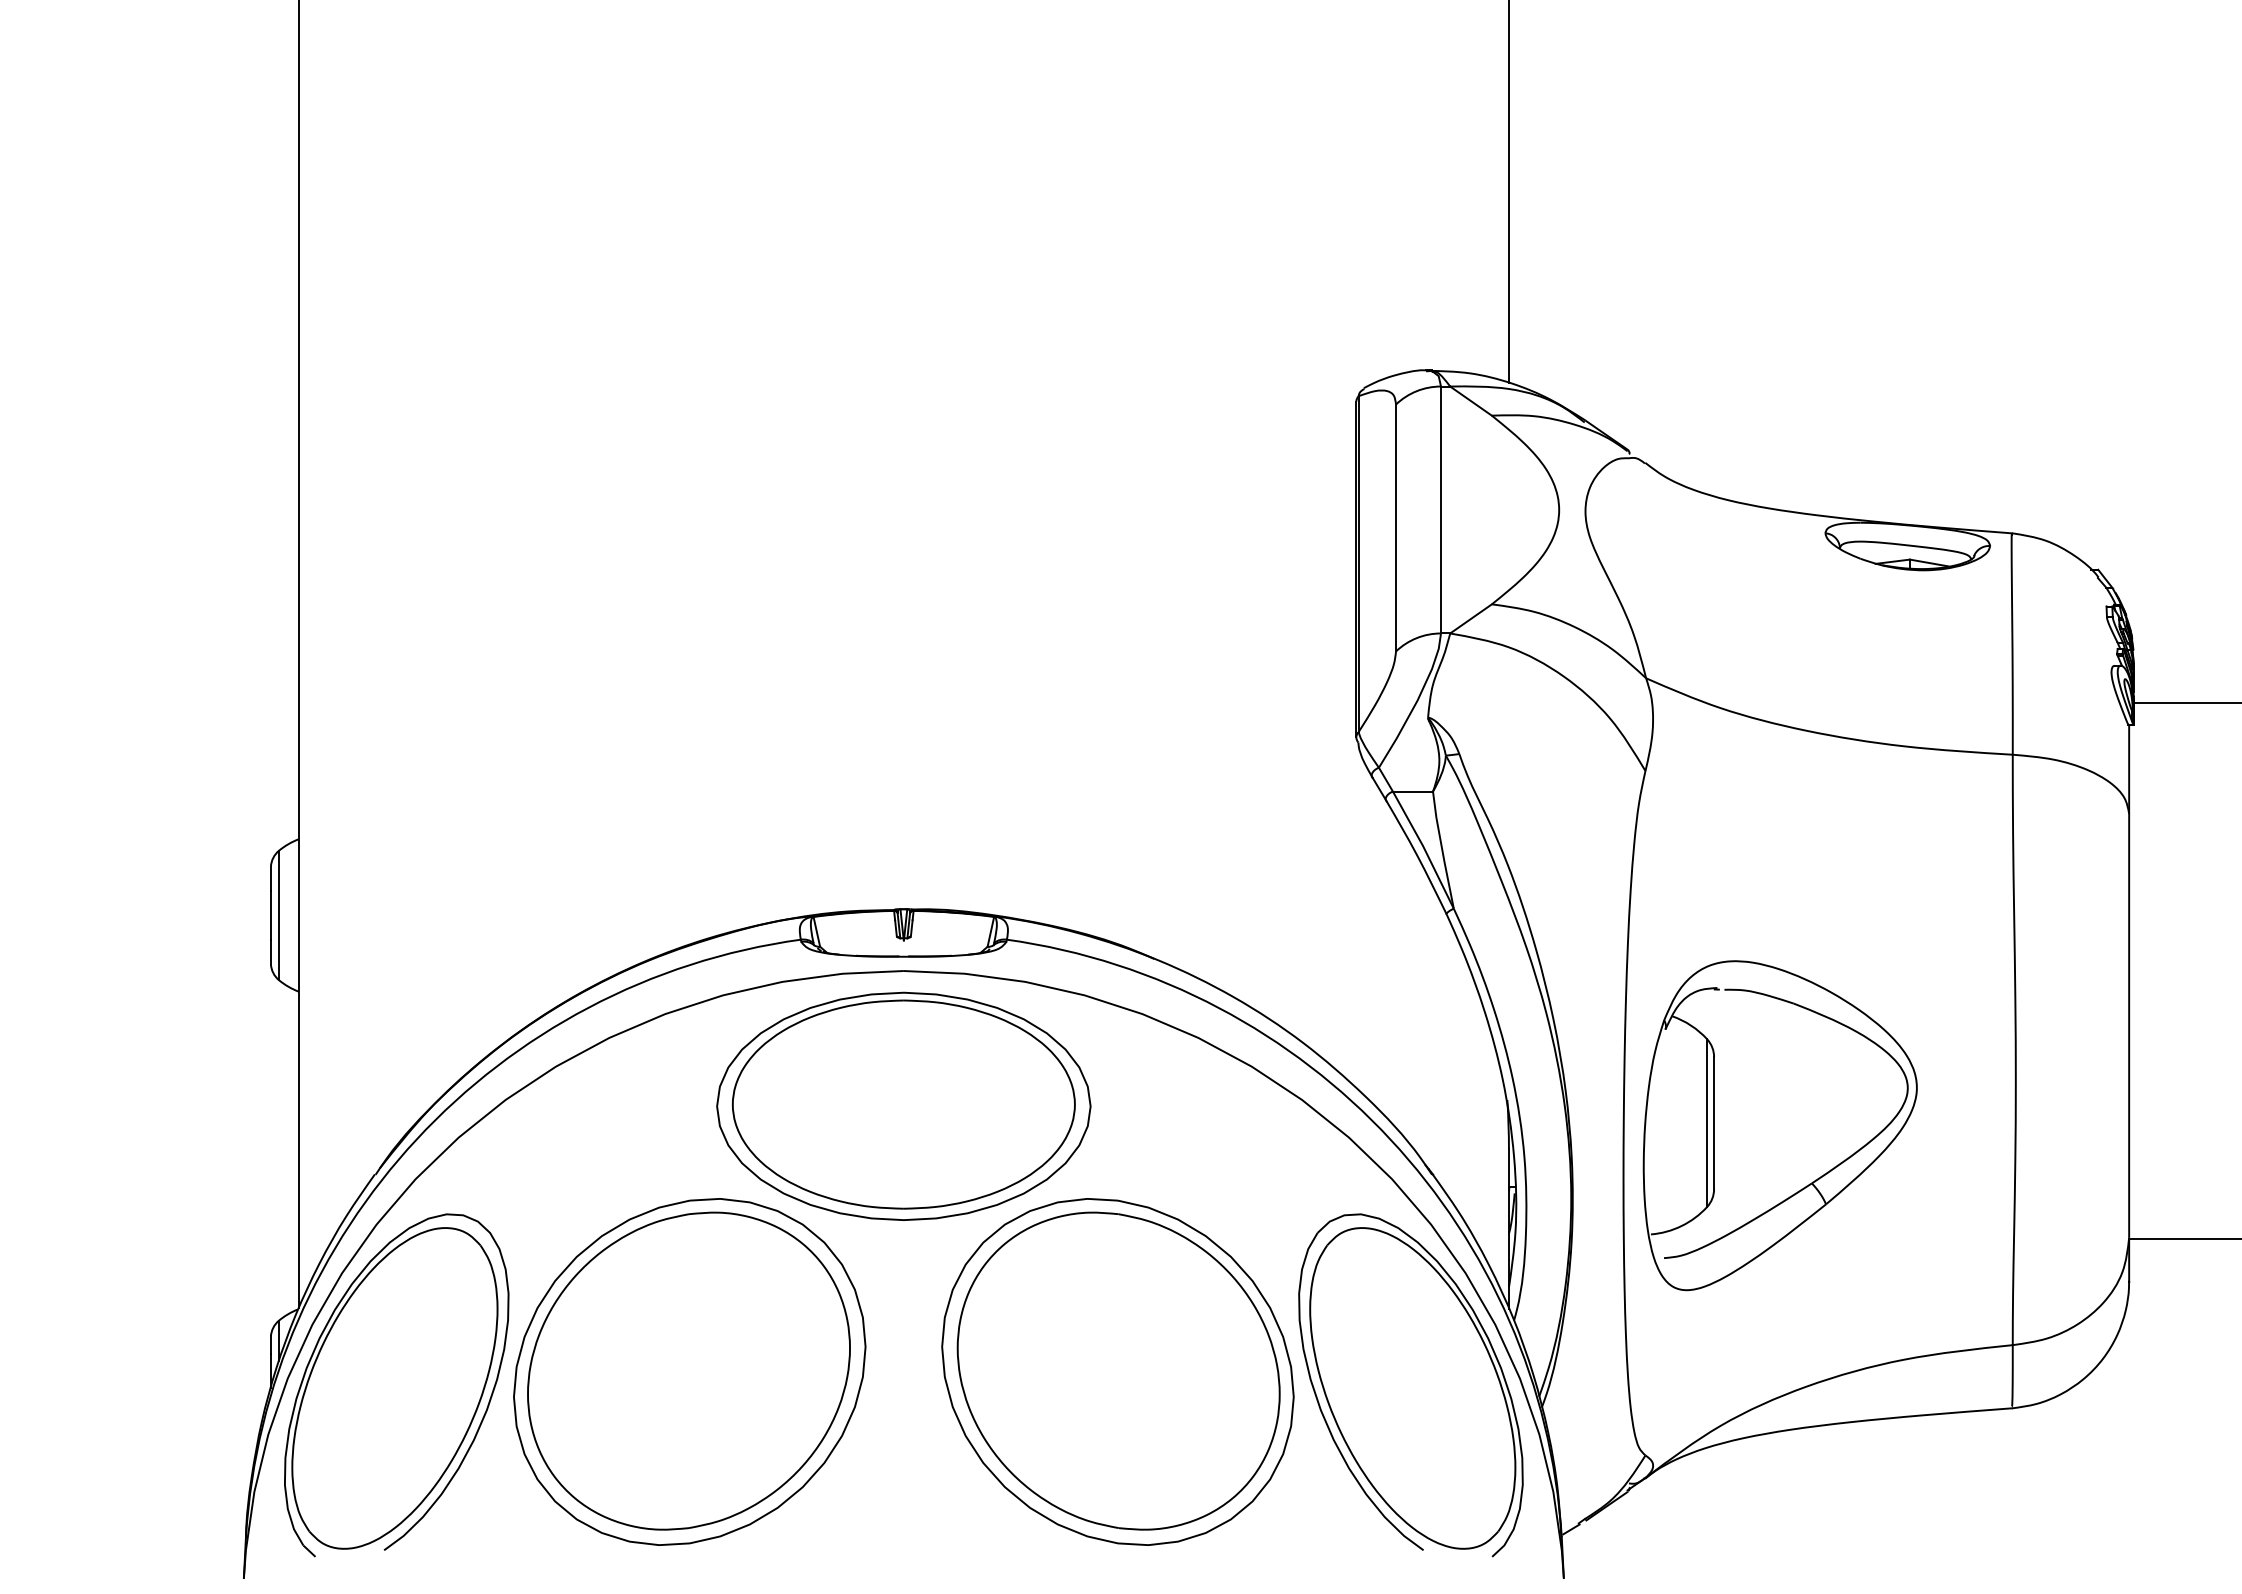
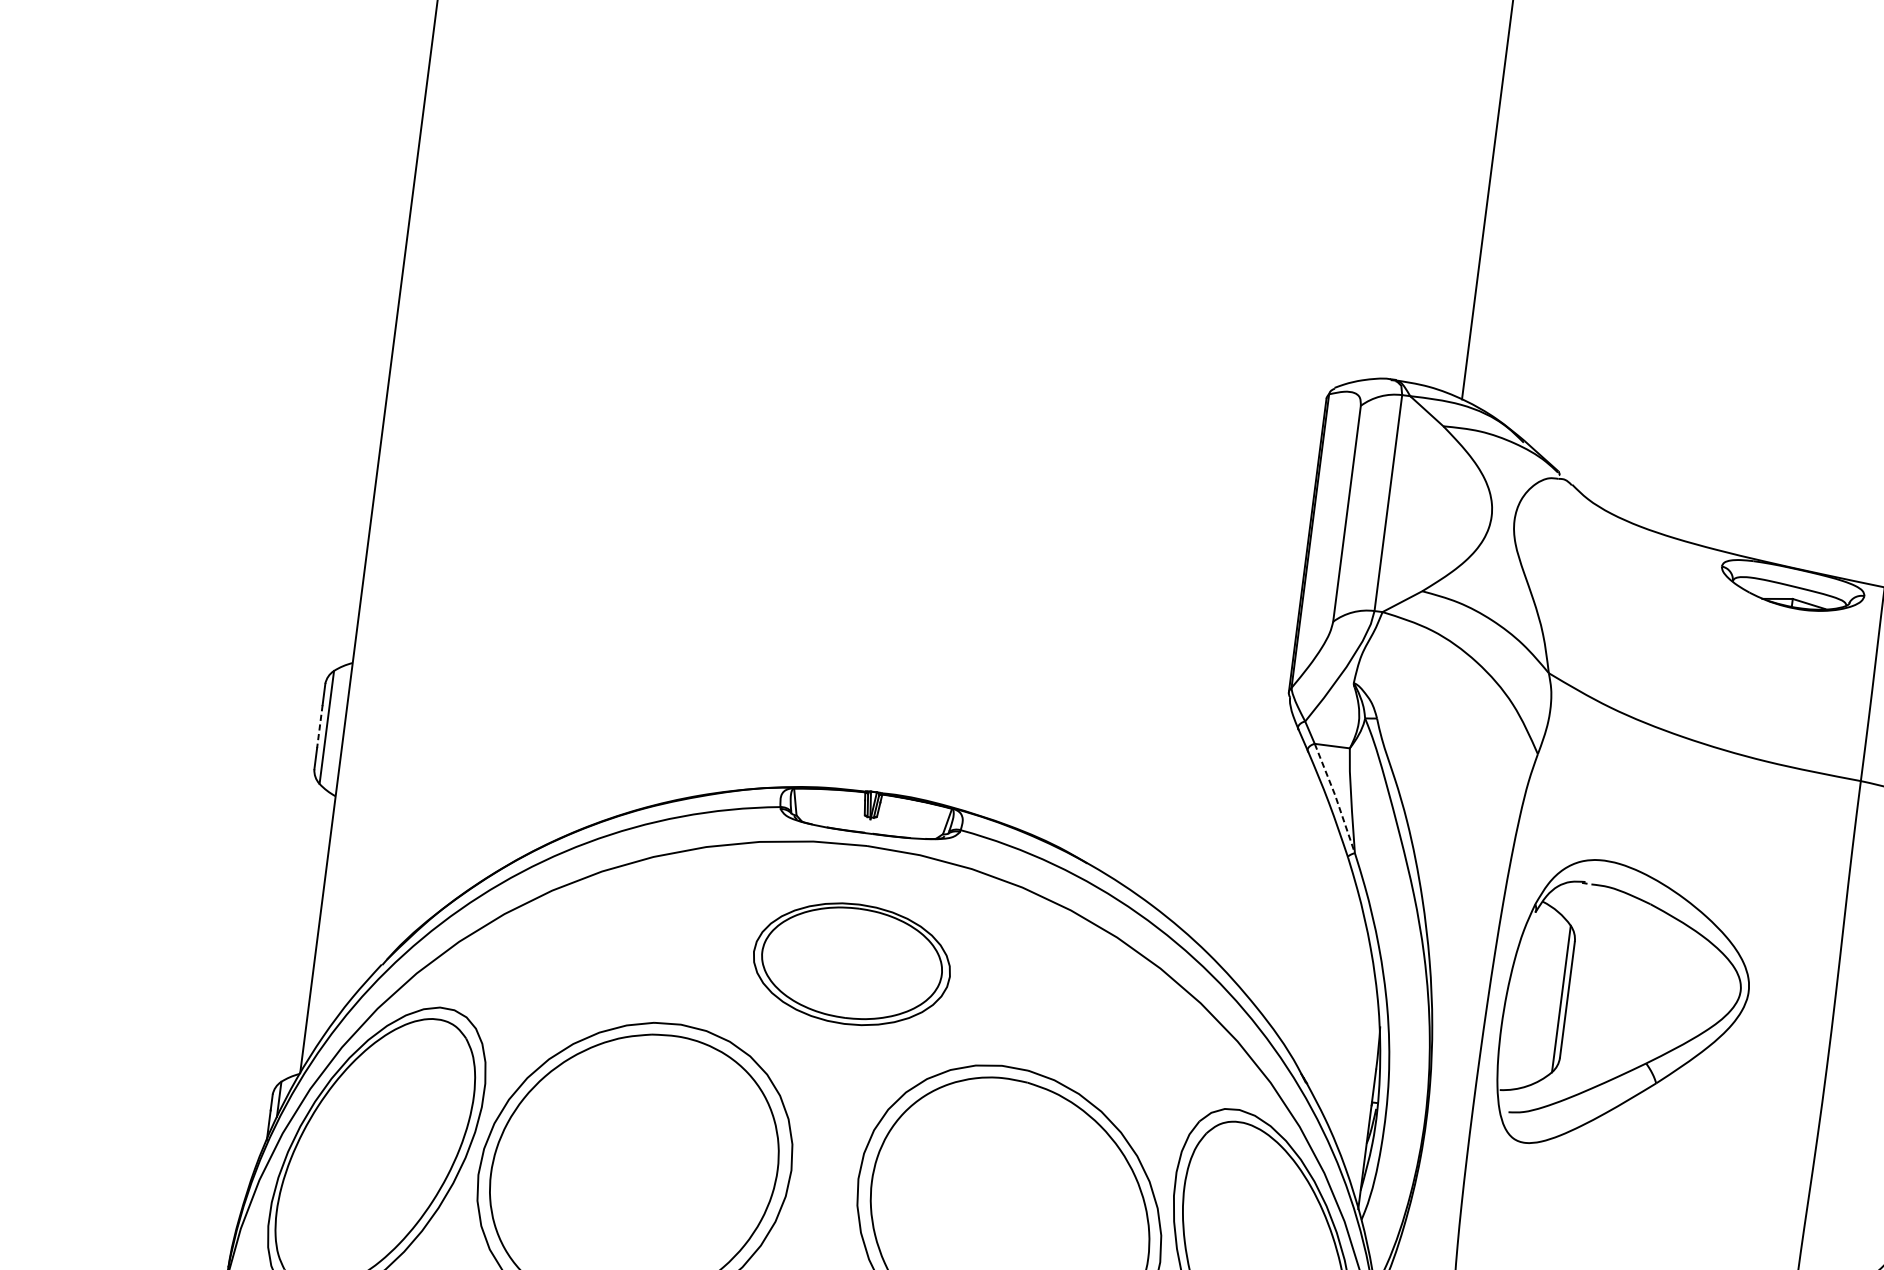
line: (1424, 848) -> (1336, 797), solid -> dashed
line: (270, 915) -> (319, 726), solid -> dashed
part: (903, 1105) -> (851, 963), size x0.6
part: (1779, 1125) -> (1624, 1009), moved

